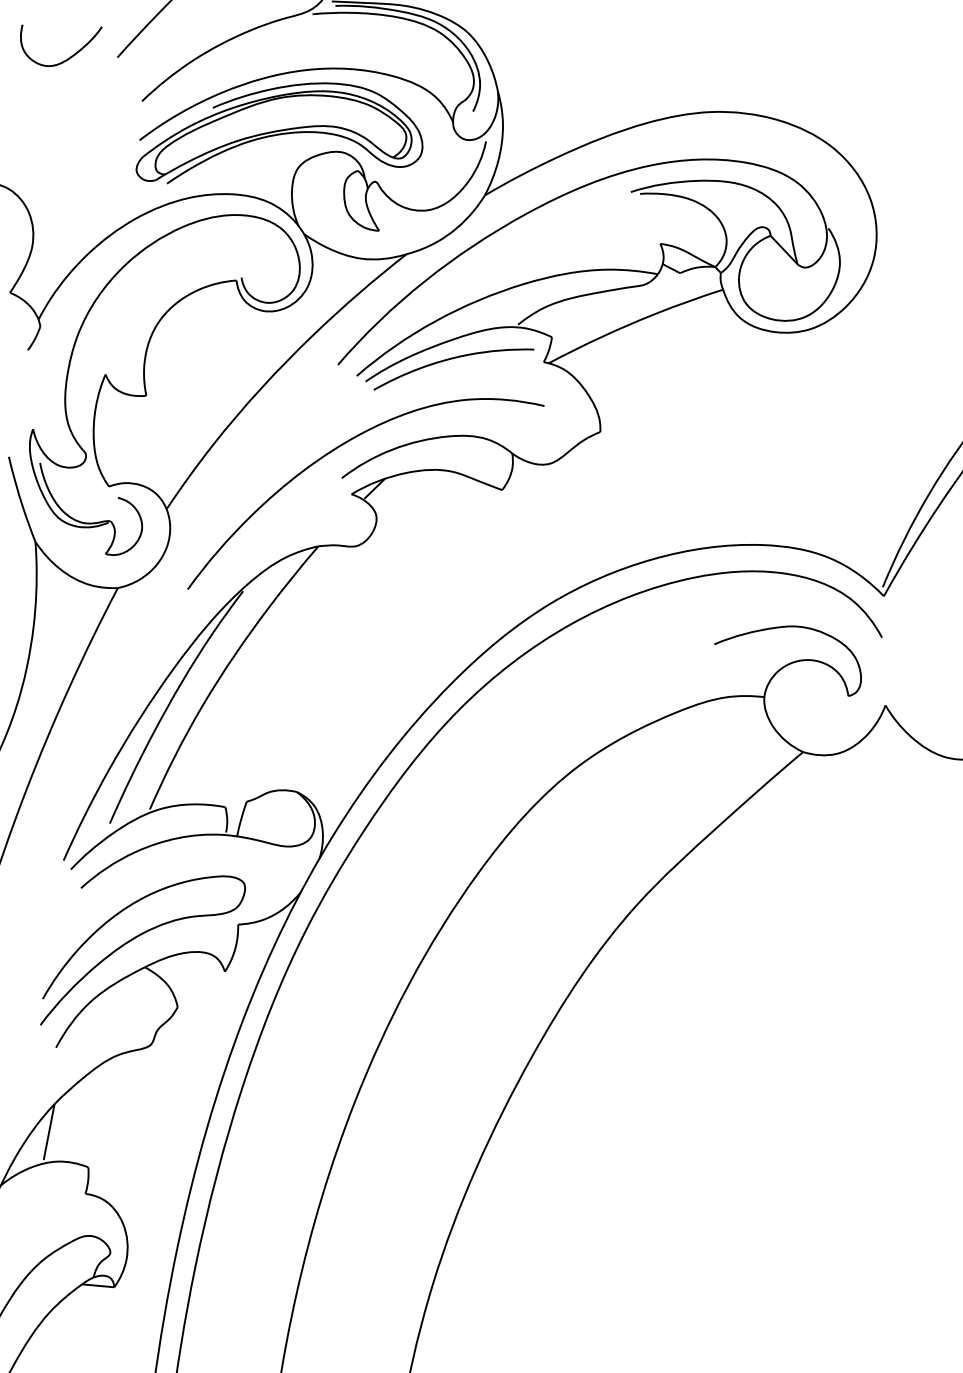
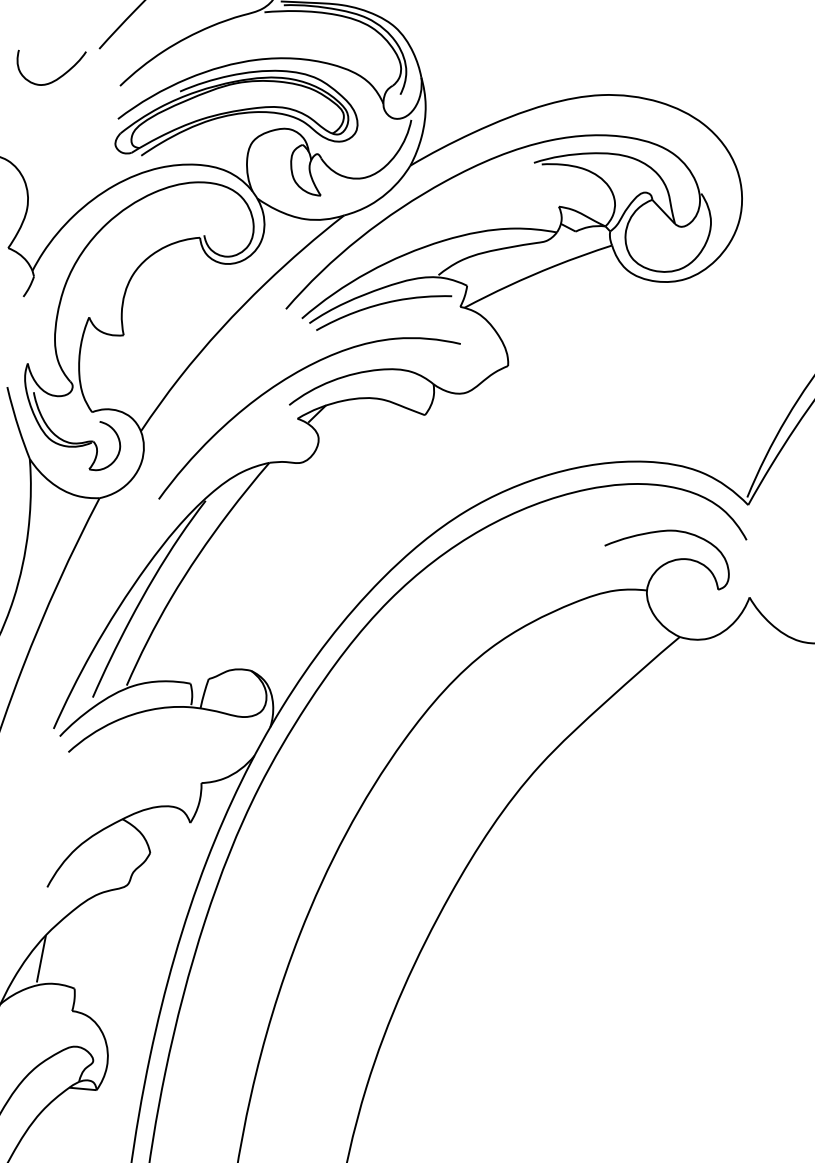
curve: (68, 57) -> (57, 77), moved
curve: (134, 939) -> (113, 795), removed

